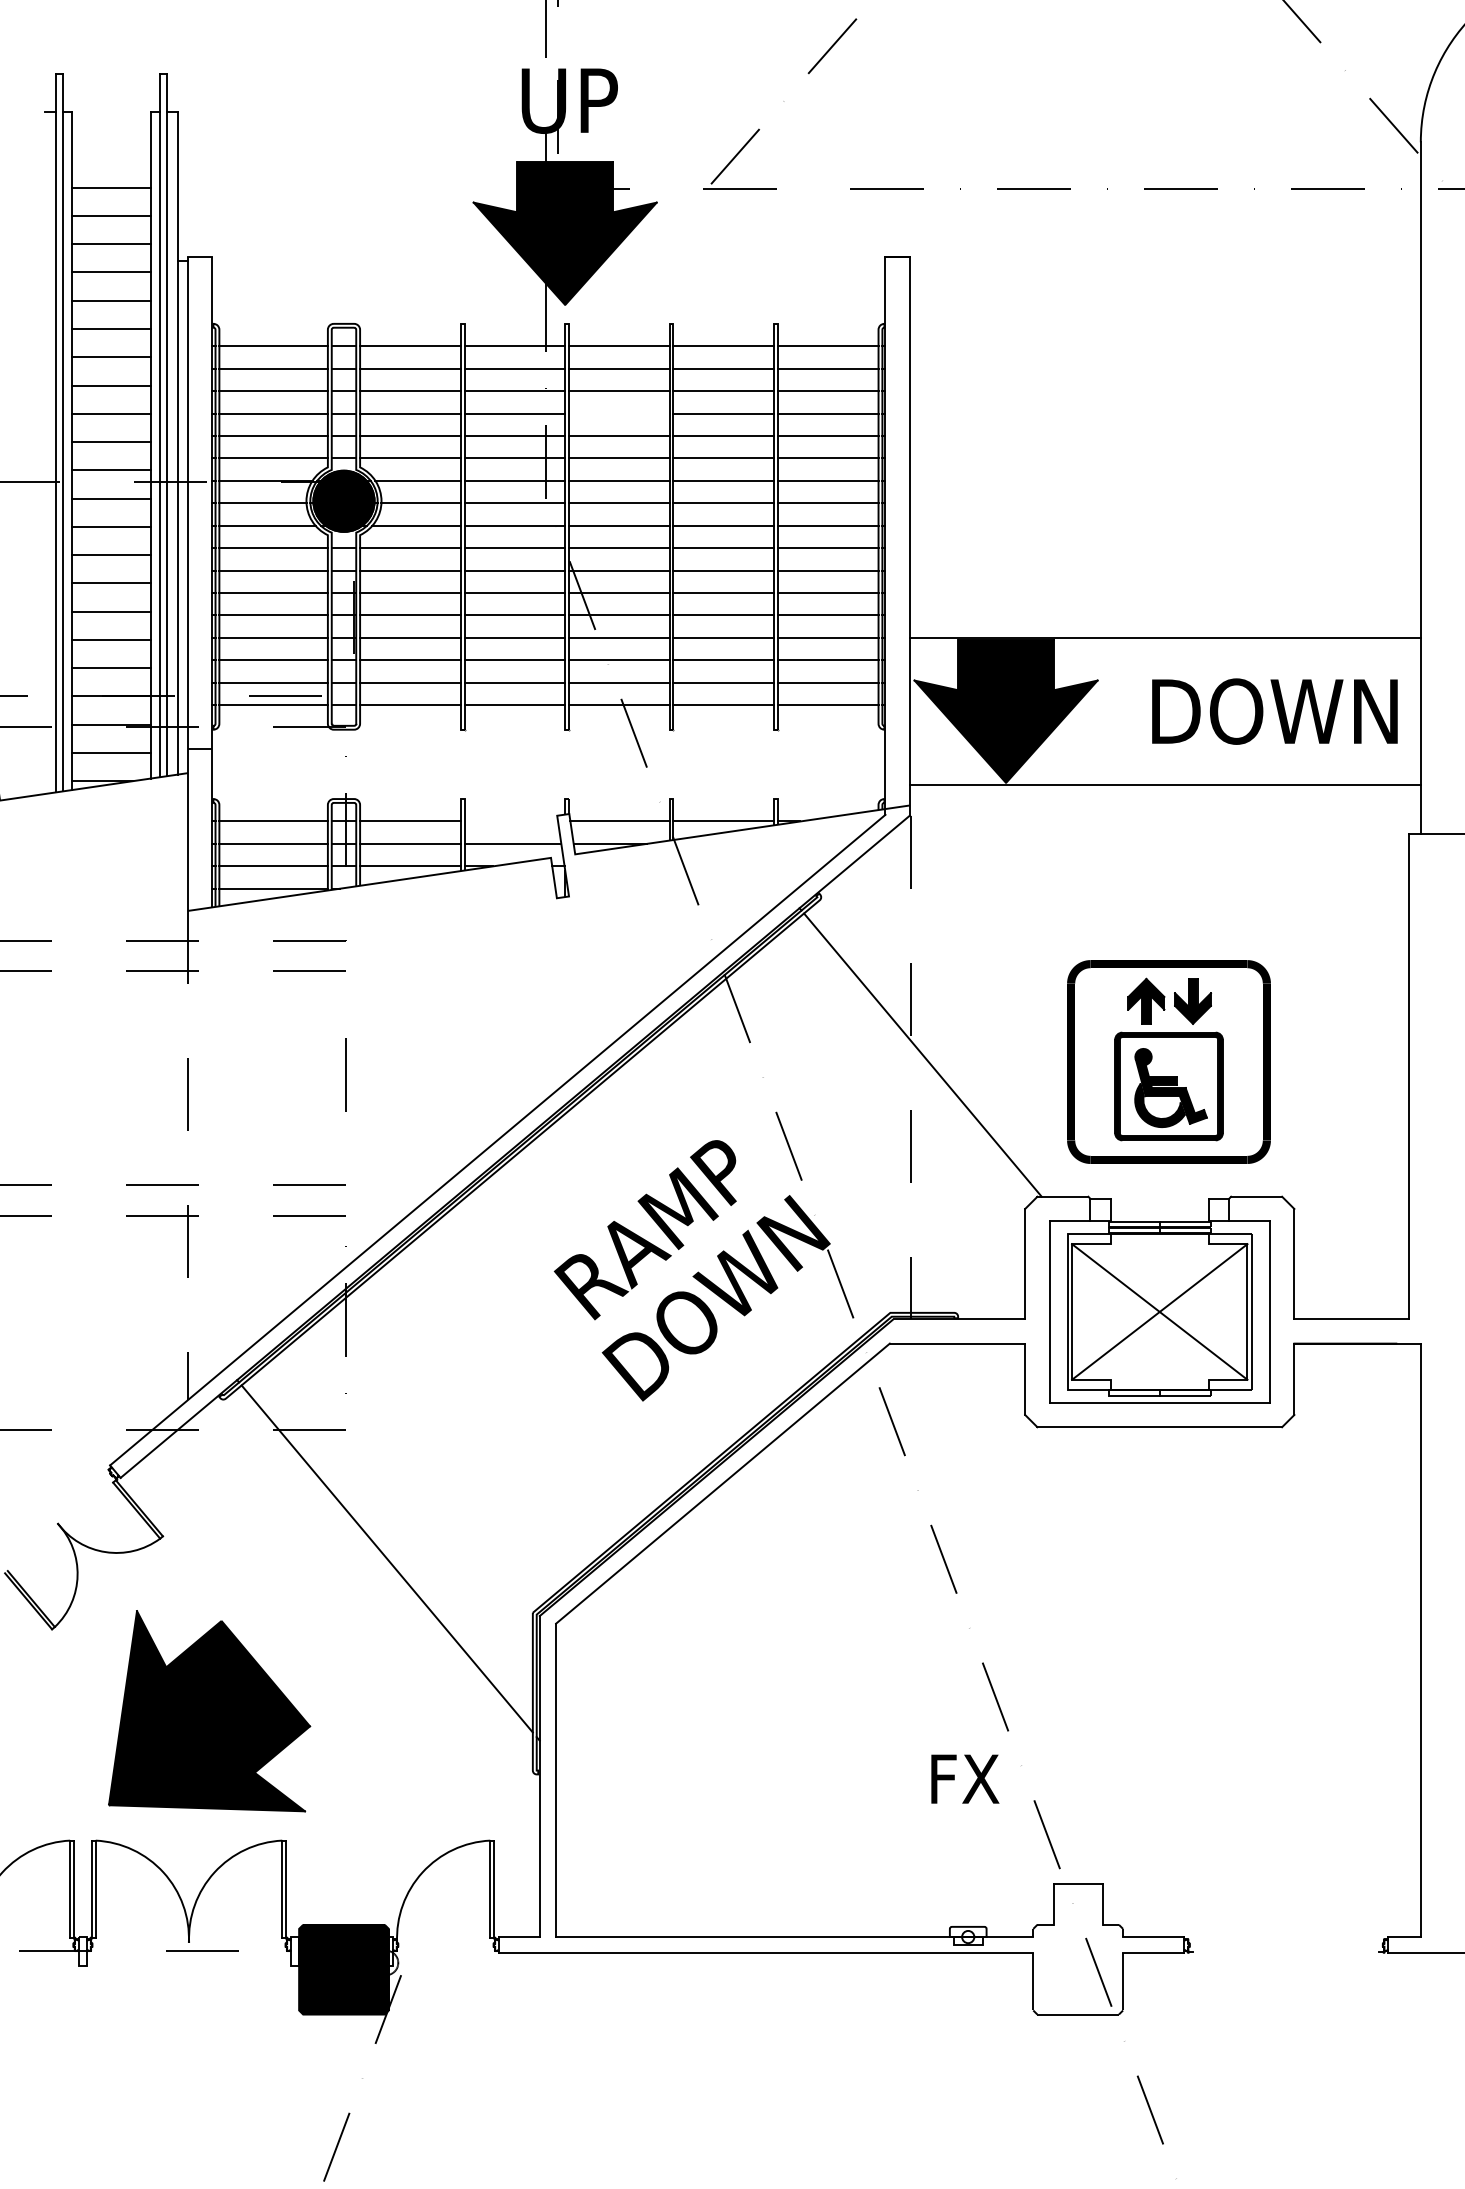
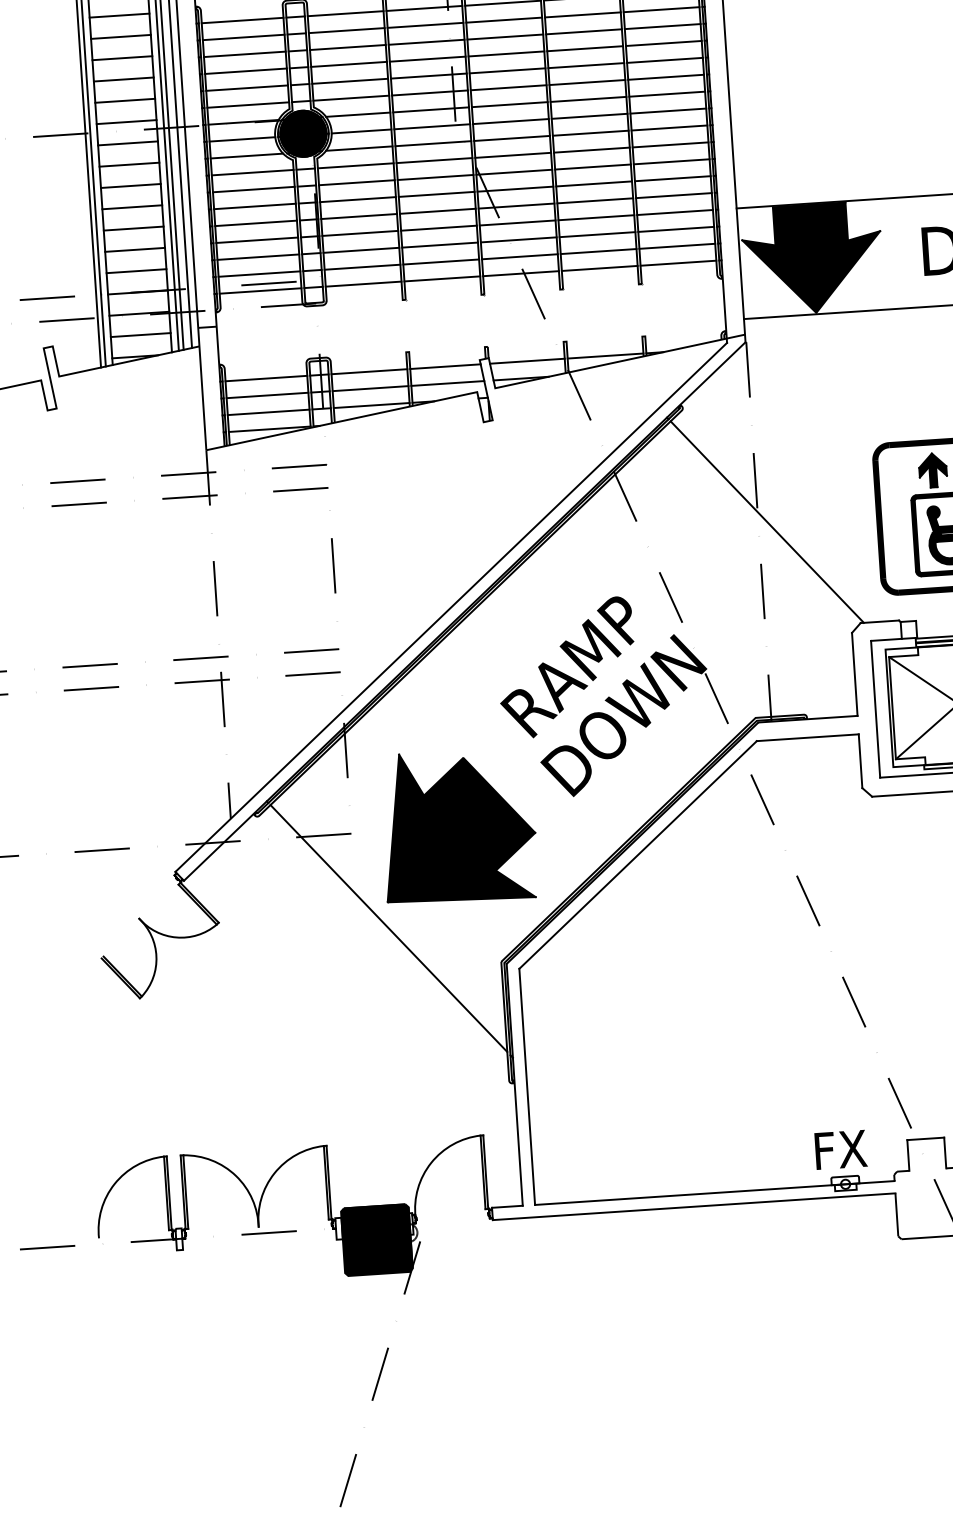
line: (619, 413) -> (506, 53), added
line: (511, 821) -> (445, 366), added
part: (209, 1711) -> (458, 826), moved
text: (965, 1778) -> (841, 1149), moved

